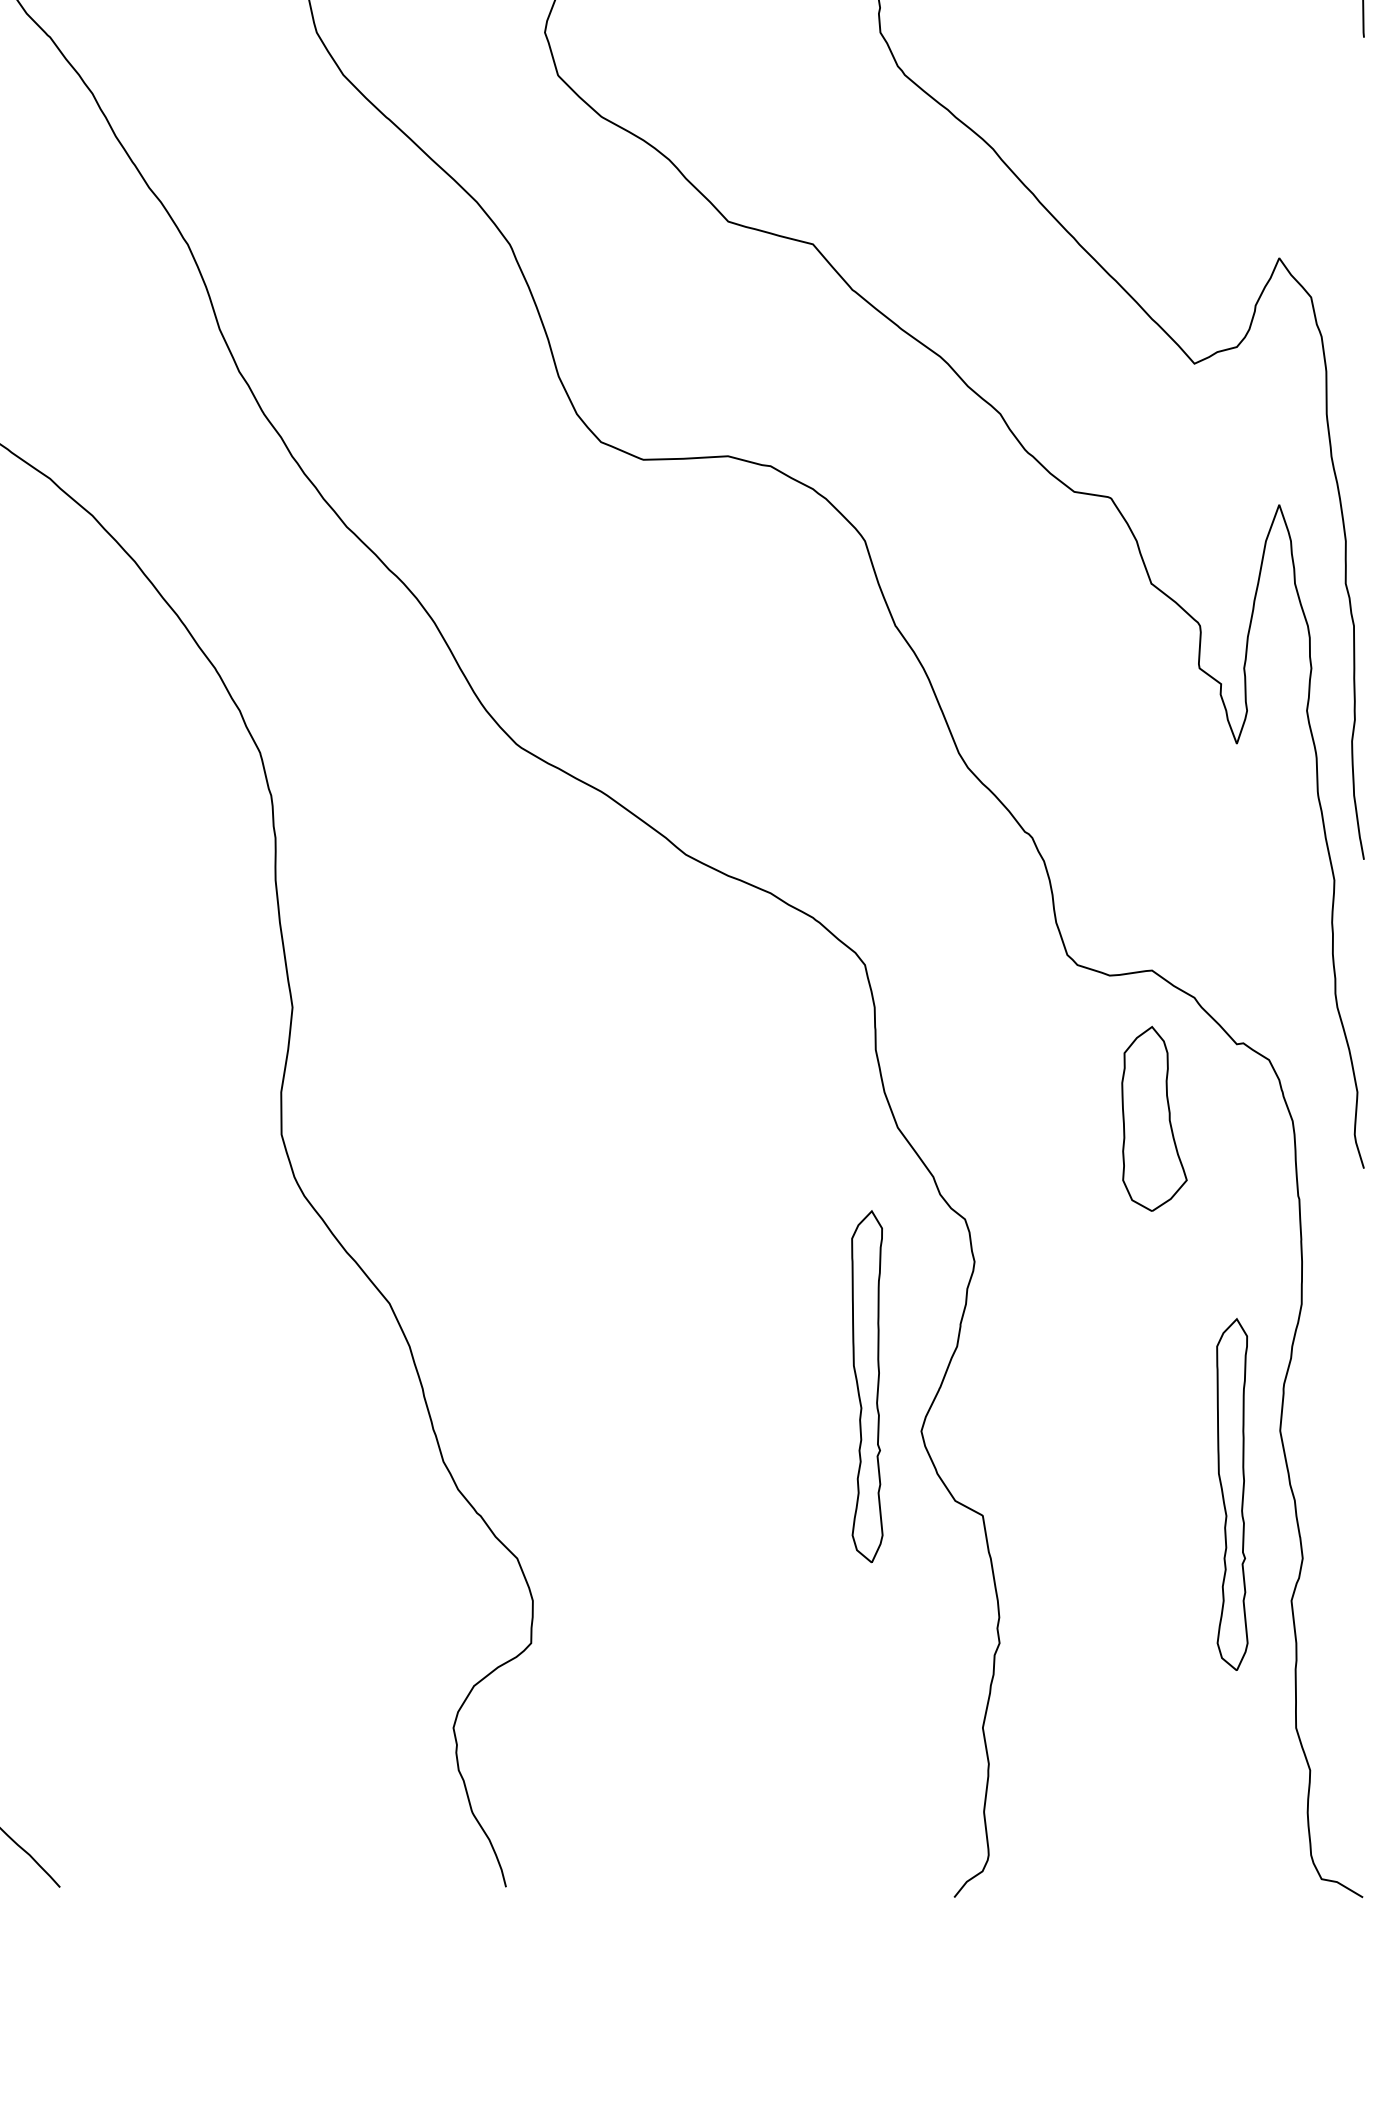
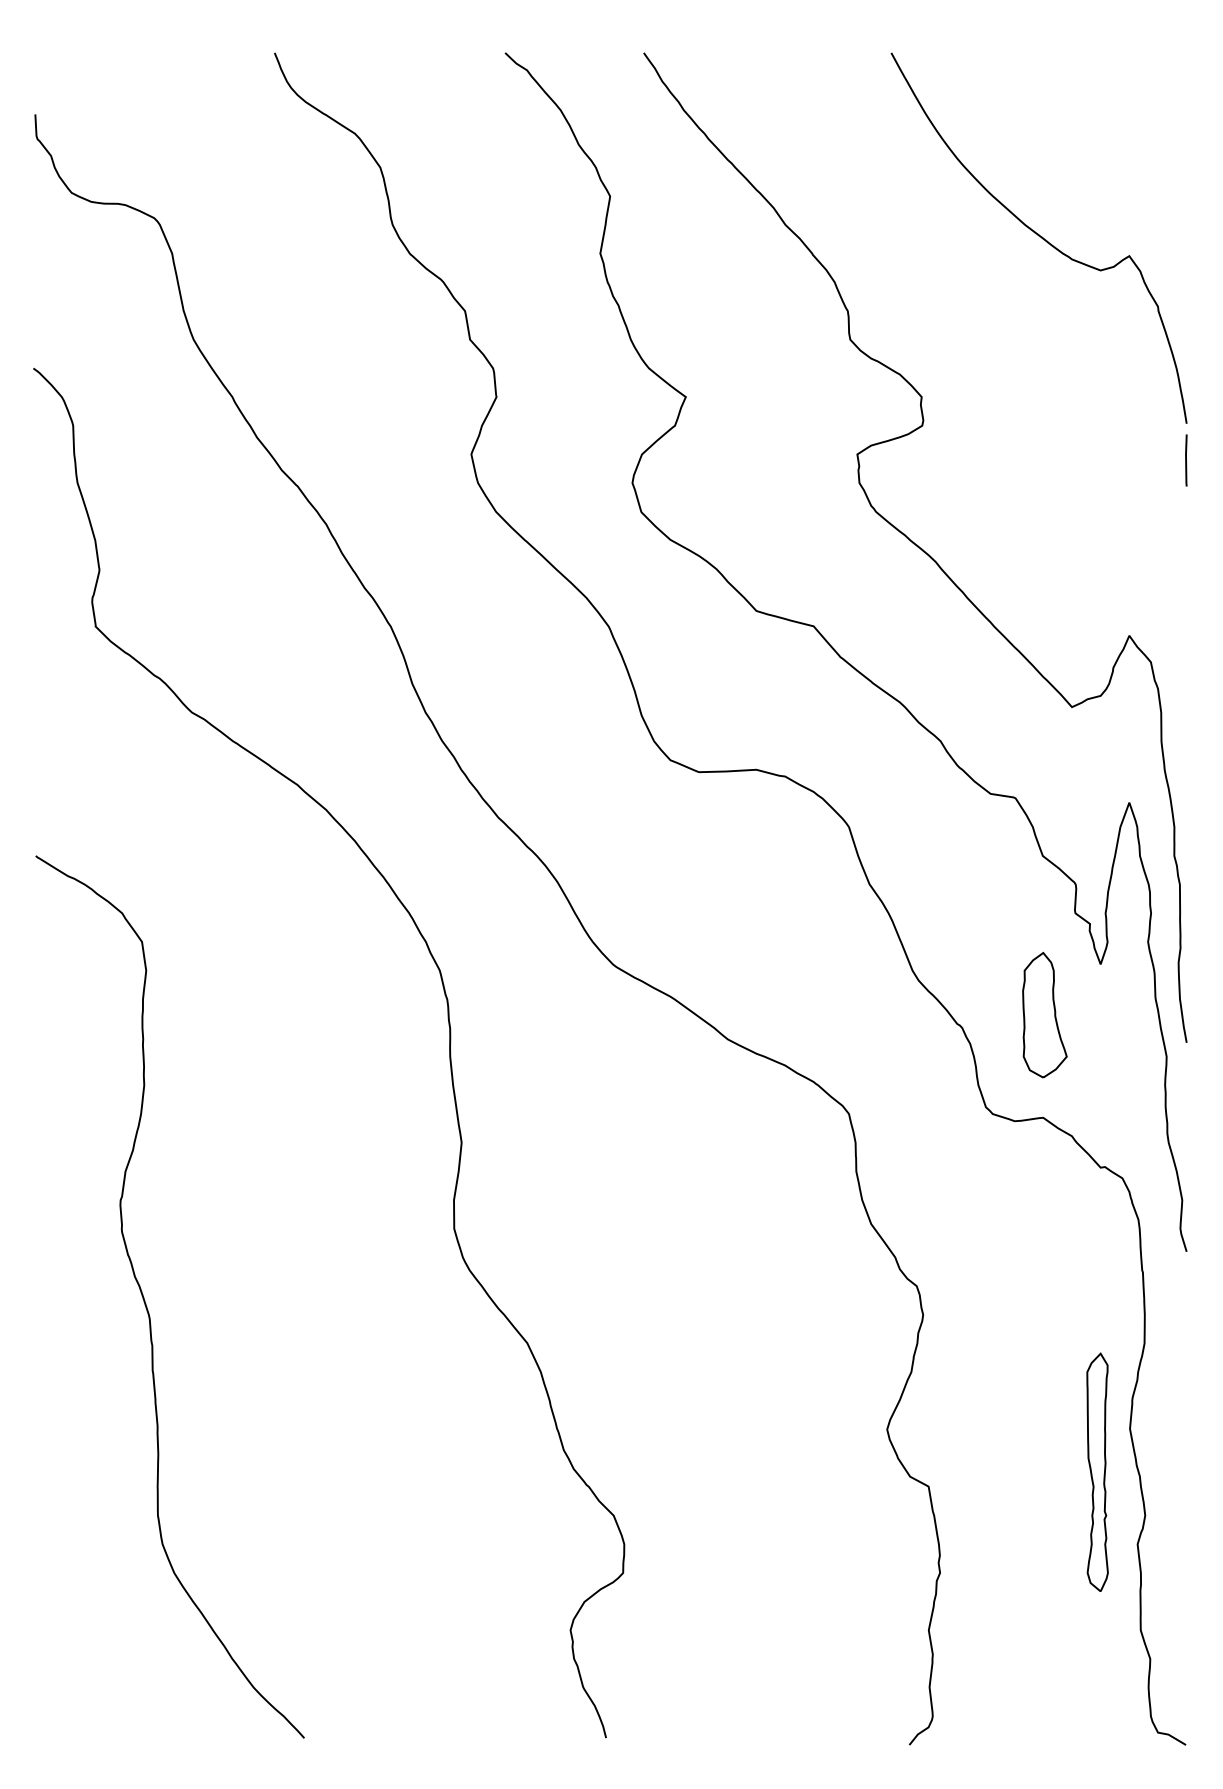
part: (1153, 1117) -> (1044, 1014), moved
part: (867, 1385) -> (850, 1398), removed

